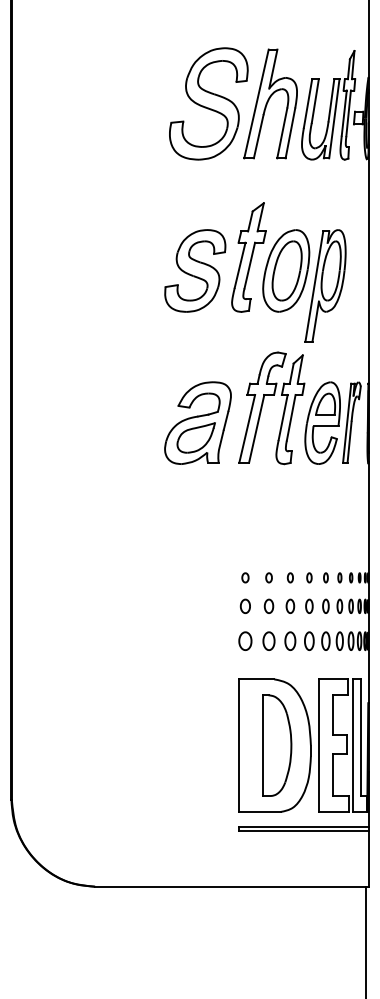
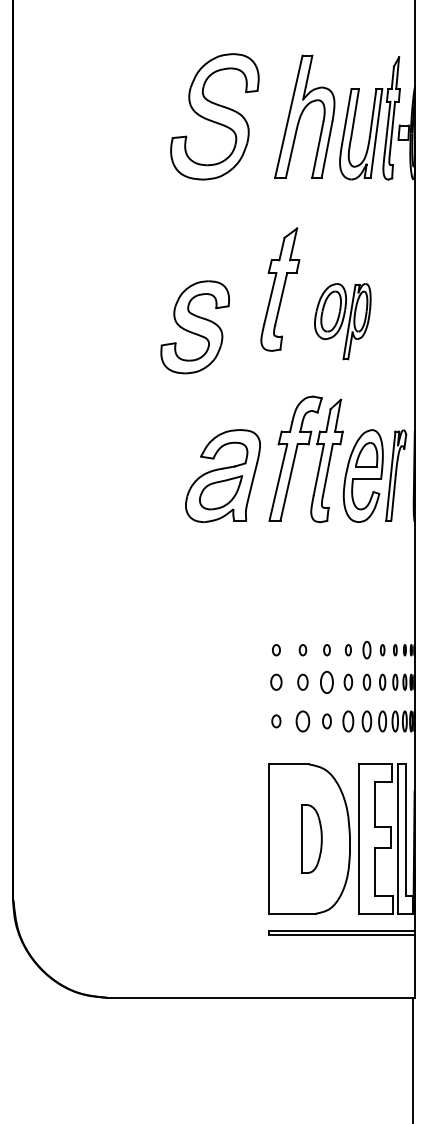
part: (208, 103) -> (214, 116), moved
part: (195, 270) -> (195, 326), moved
part: (304, 285) -> (342, 321), size x0.6
part: (325, 577) -> (366, 649), size x1.6
part: (290, 605) -> (327, 681), size x1.4
part: (245, 640) -> (276, 720), size x0.6
part: (290, 640) -> (327, 720), size x0.7
part: (277, 745) -> (312, 838), size x0.6

